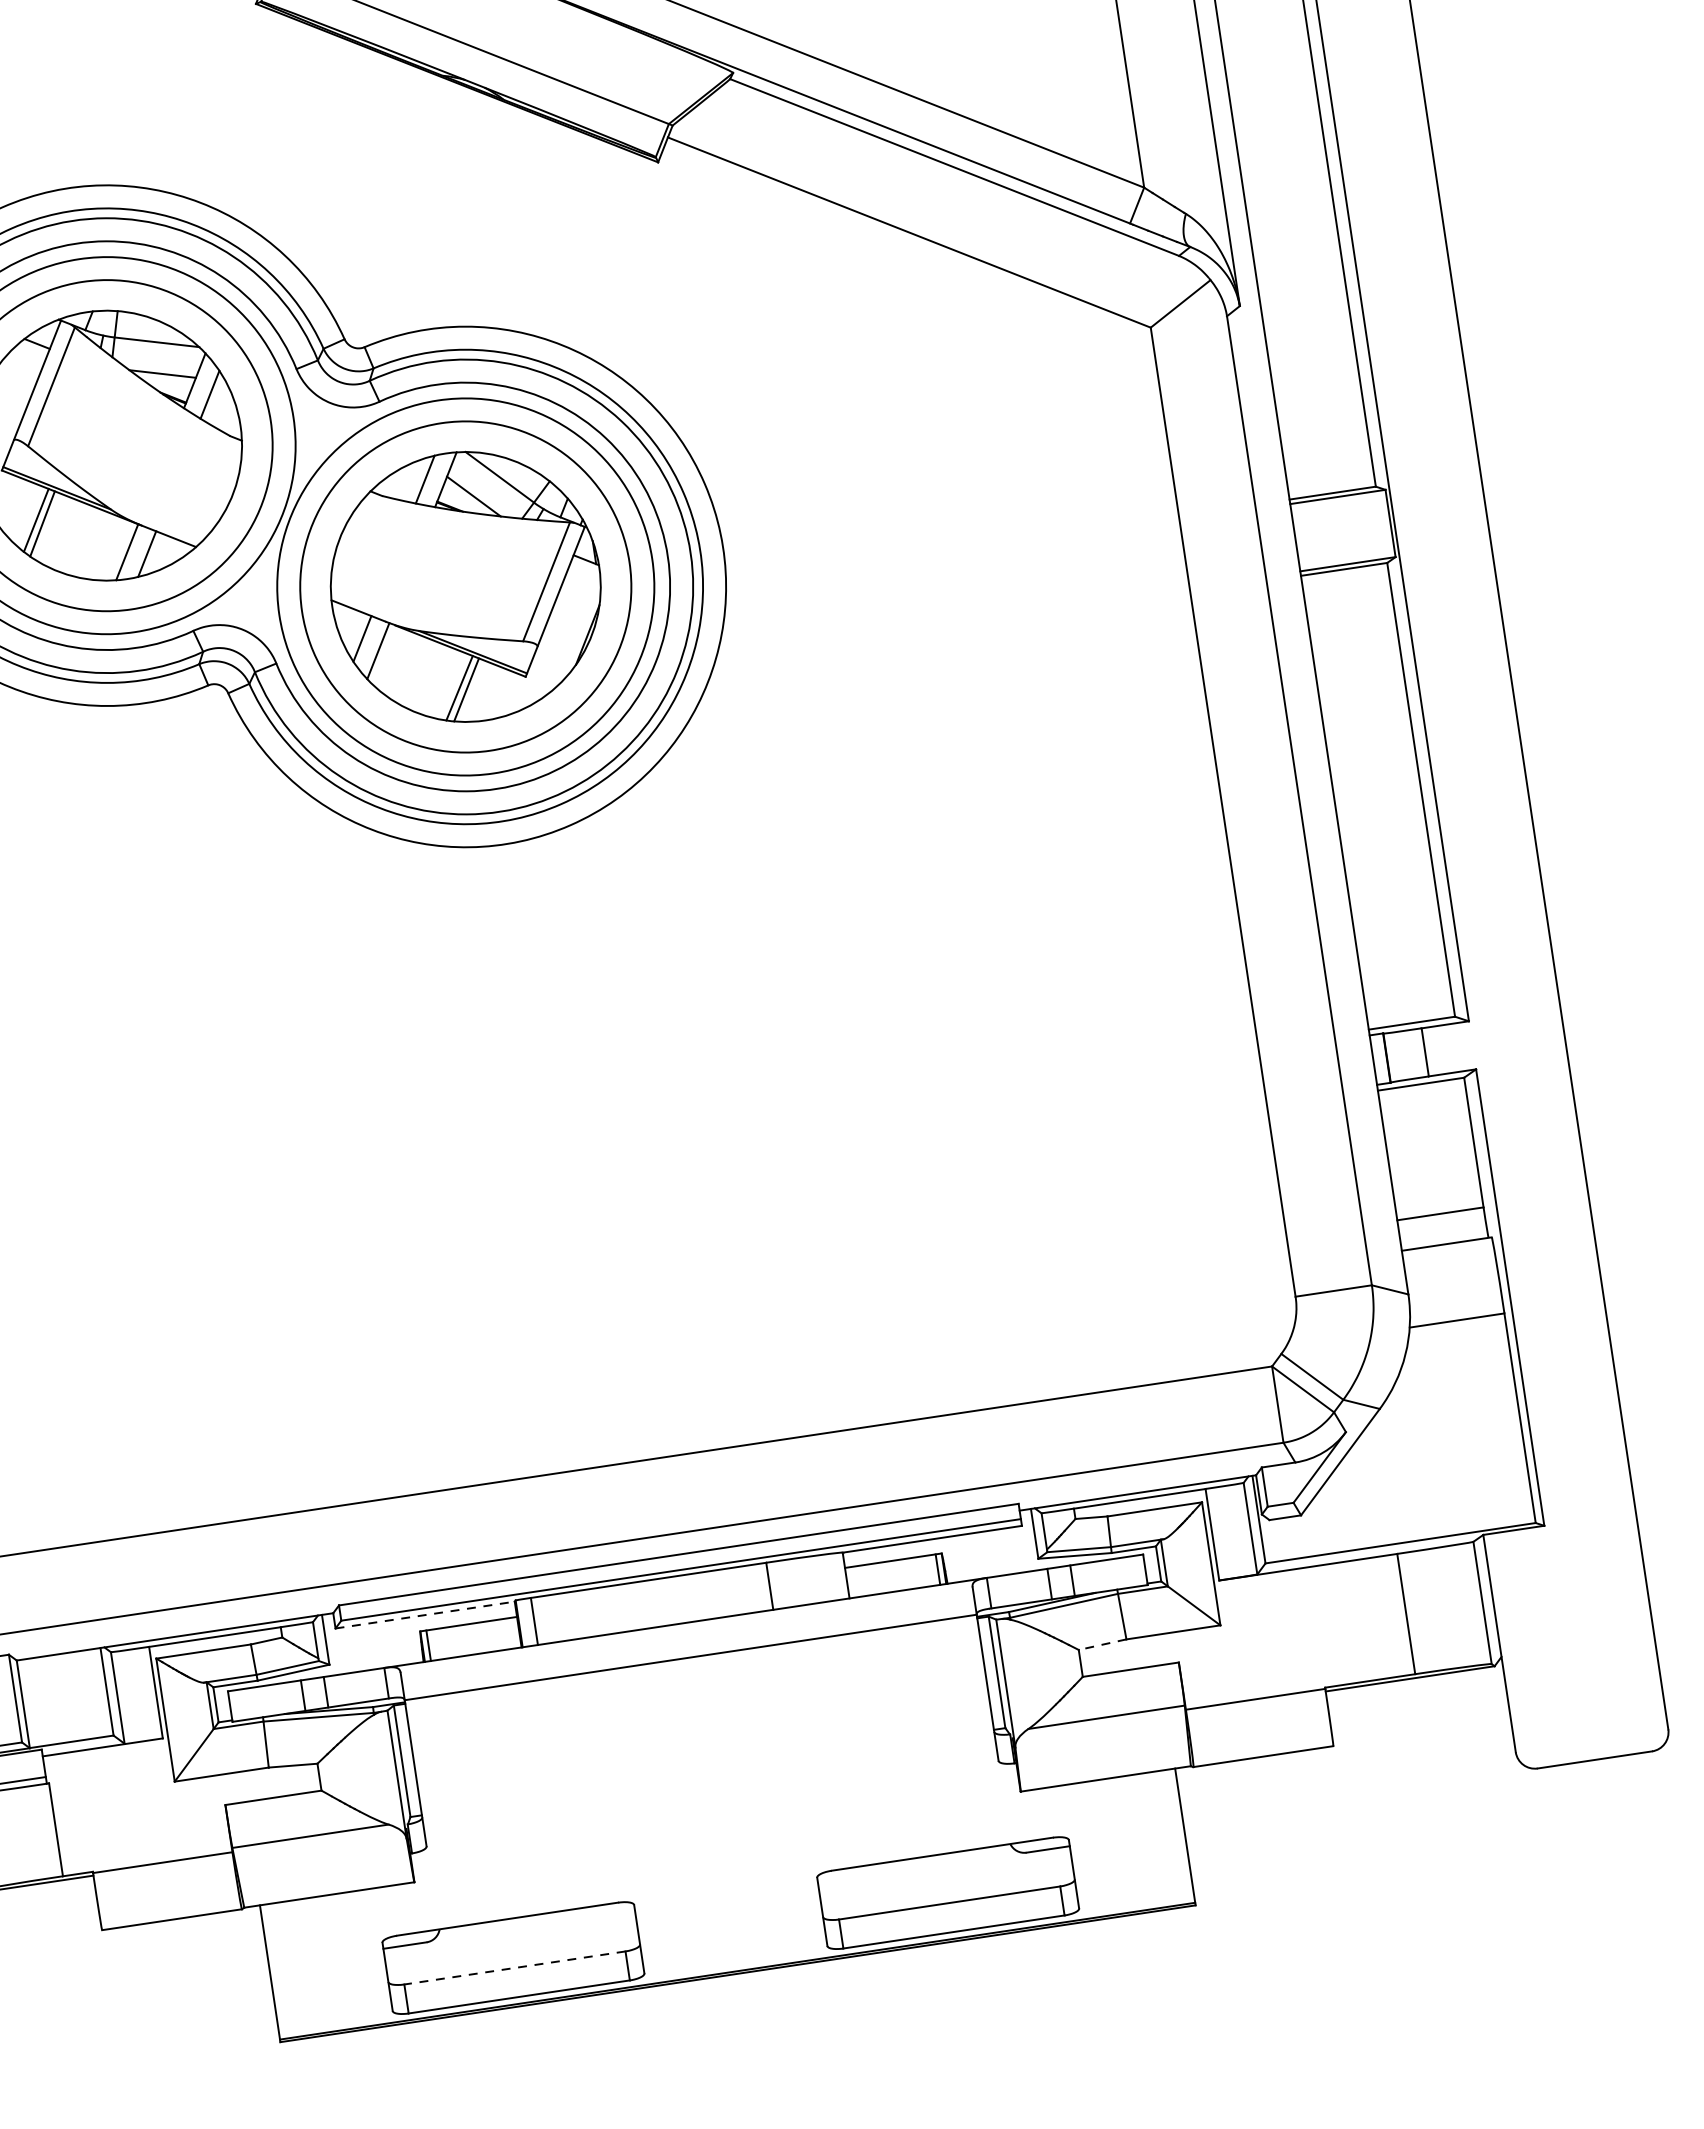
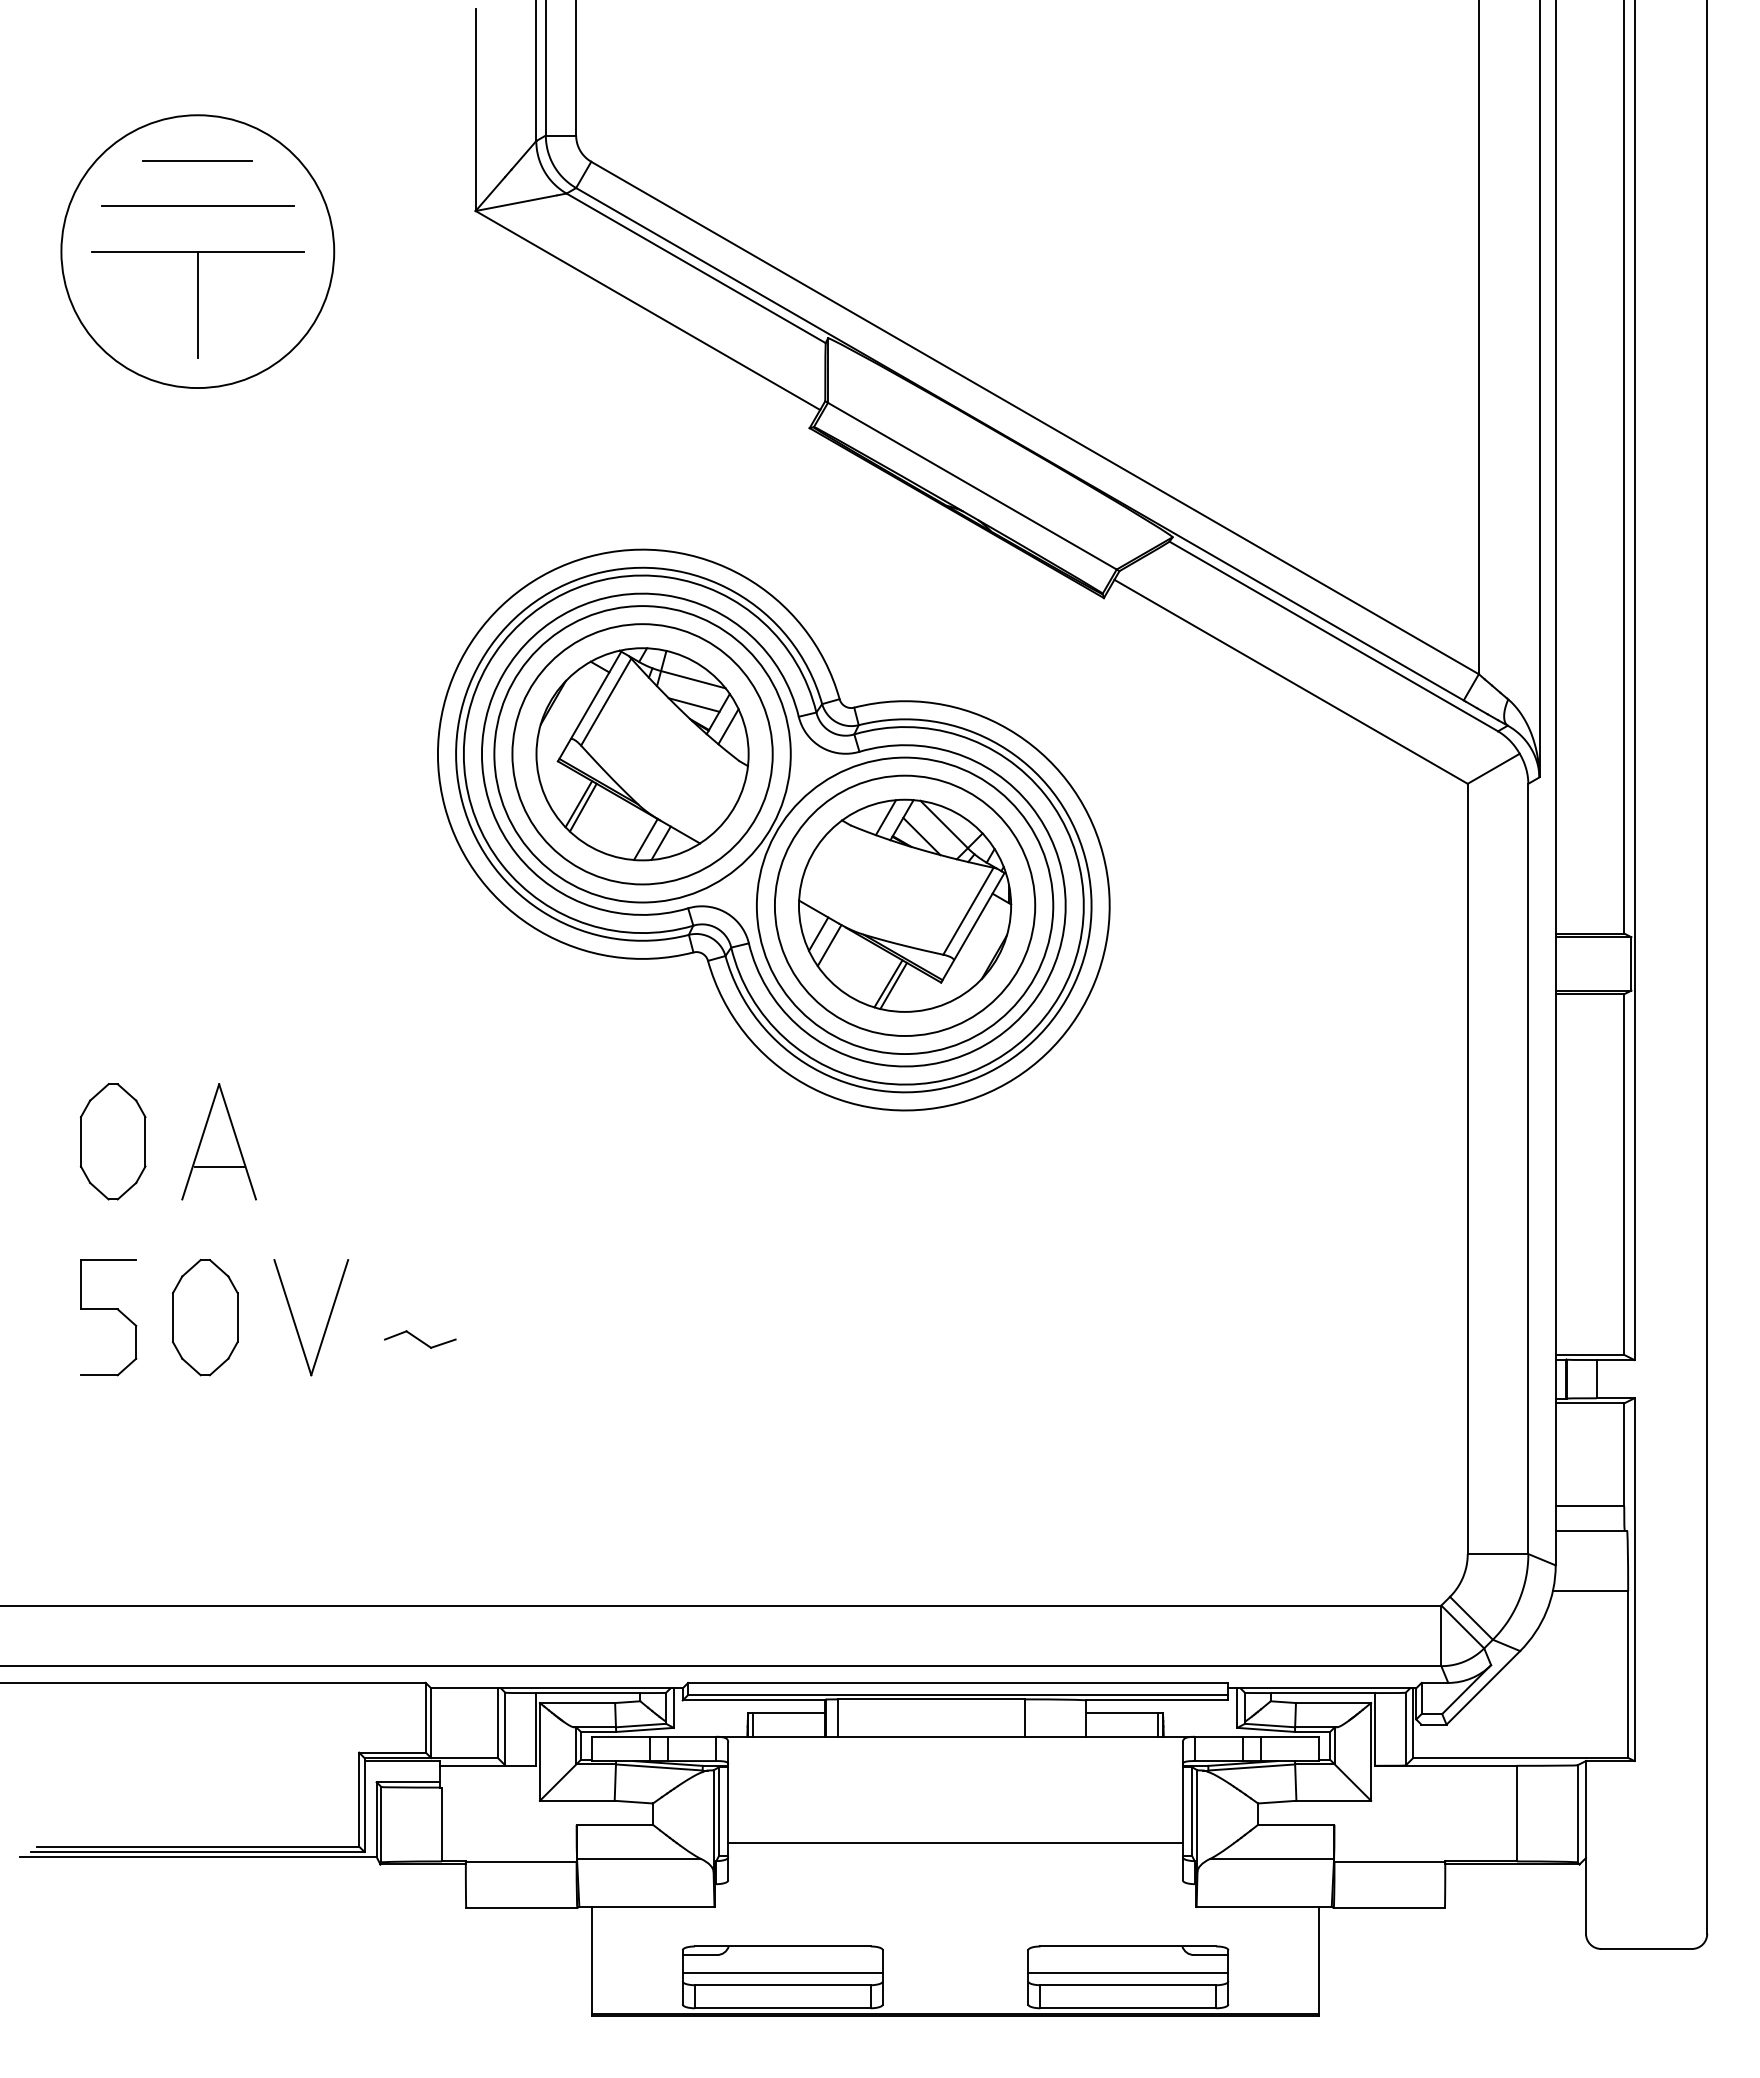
line: (425, 1615) -> (754, 1700), dashed -> solid
line: (1101, 1645) -> (1276, 1802), dashed -> solid
line: (690, 1657) -> (955, 1843), moved
line: (947, 1888) -> (1128, 1973), added
line: (512, 1953) -> (782, 1973), added
line: (514, 1968) -> (782, 1985), dashed -> solid

